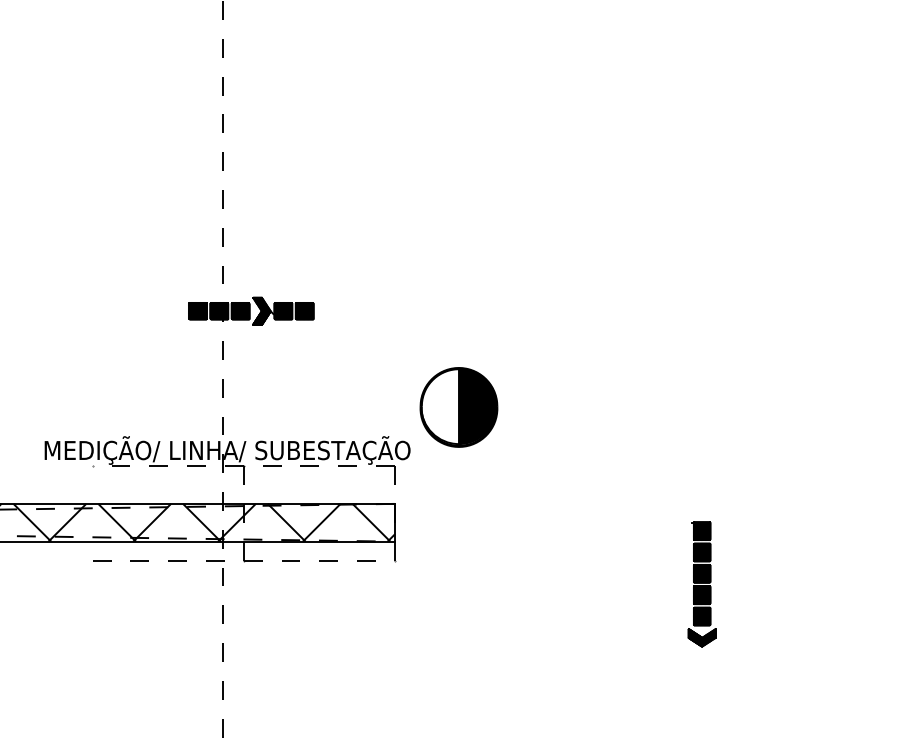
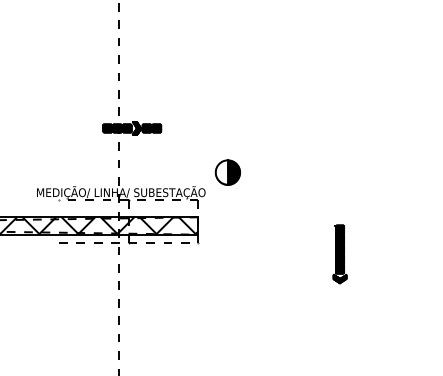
part: (458, 406) -> (227, 172), size x0.7

